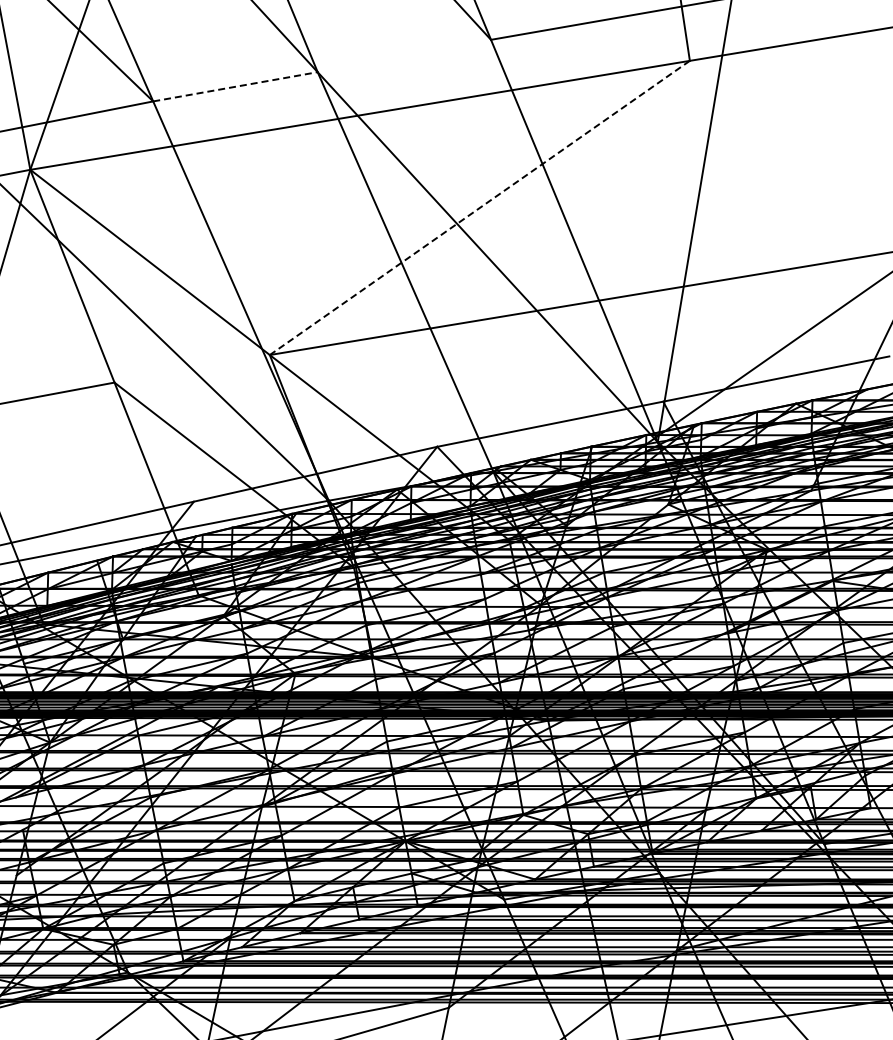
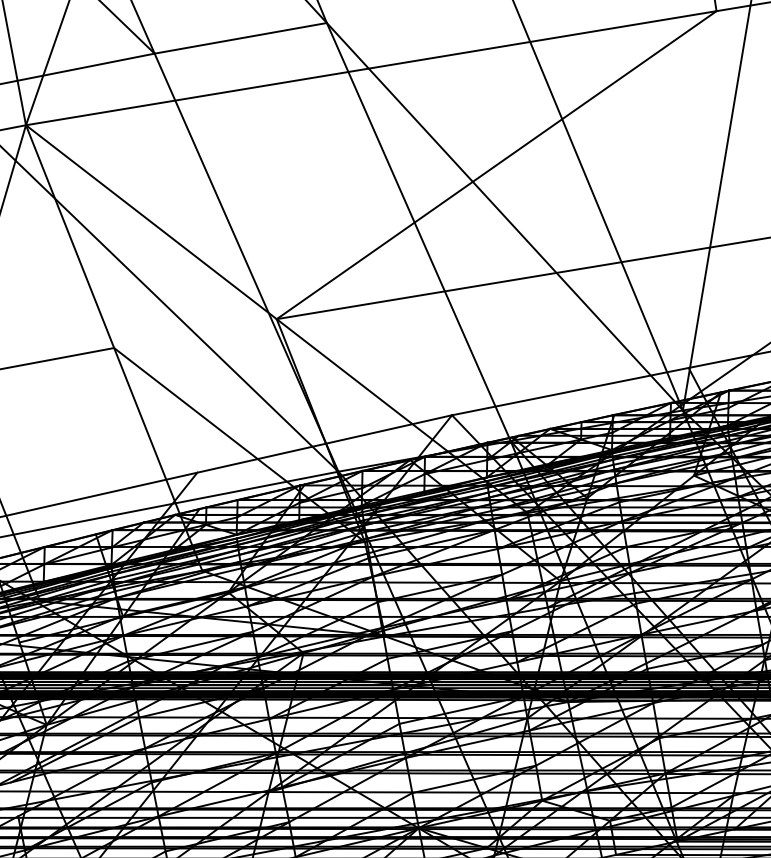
line: (235, 86) -> (240, 38), dashed -> solid
line: (479, 208) -> (496, 165), dashed -> solid

